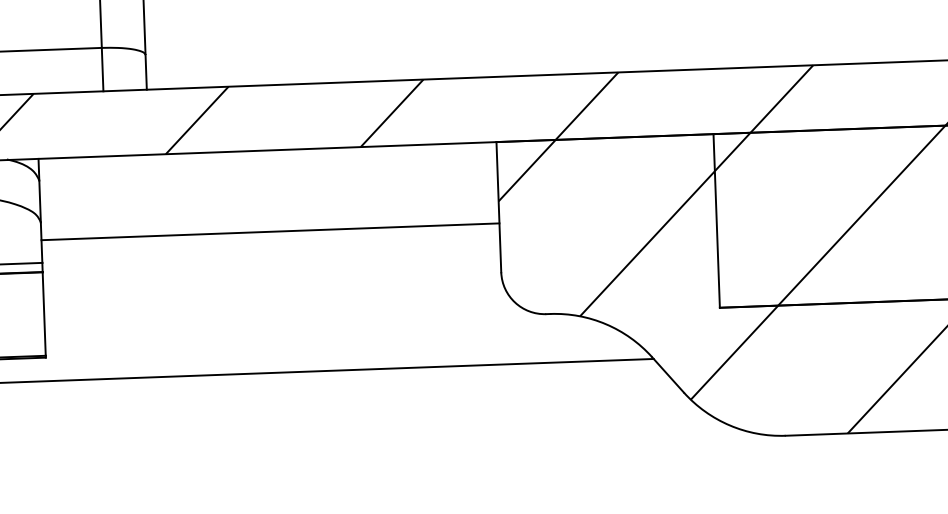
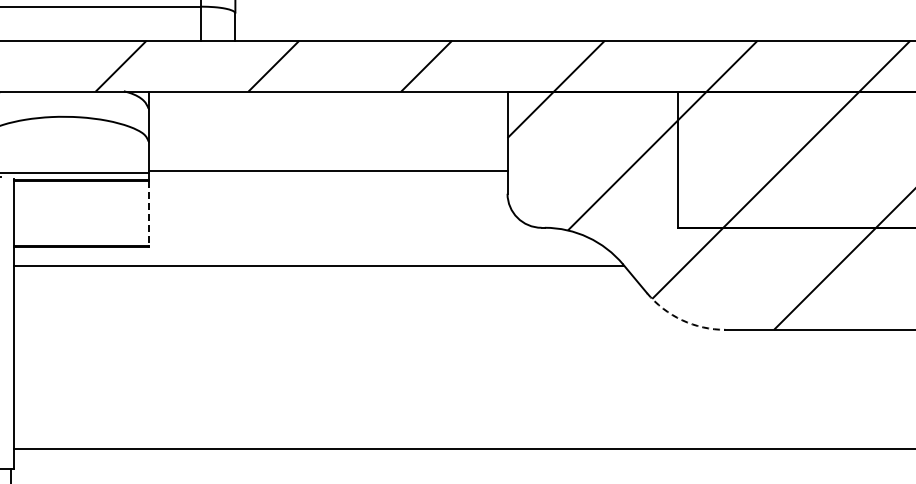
line: (269, 231) -> (327, 171), moved
line: (44, 314) -> (148, 213), solid -> dashed
arc: (730, 425) -> (682, 320), solid -> dashed

